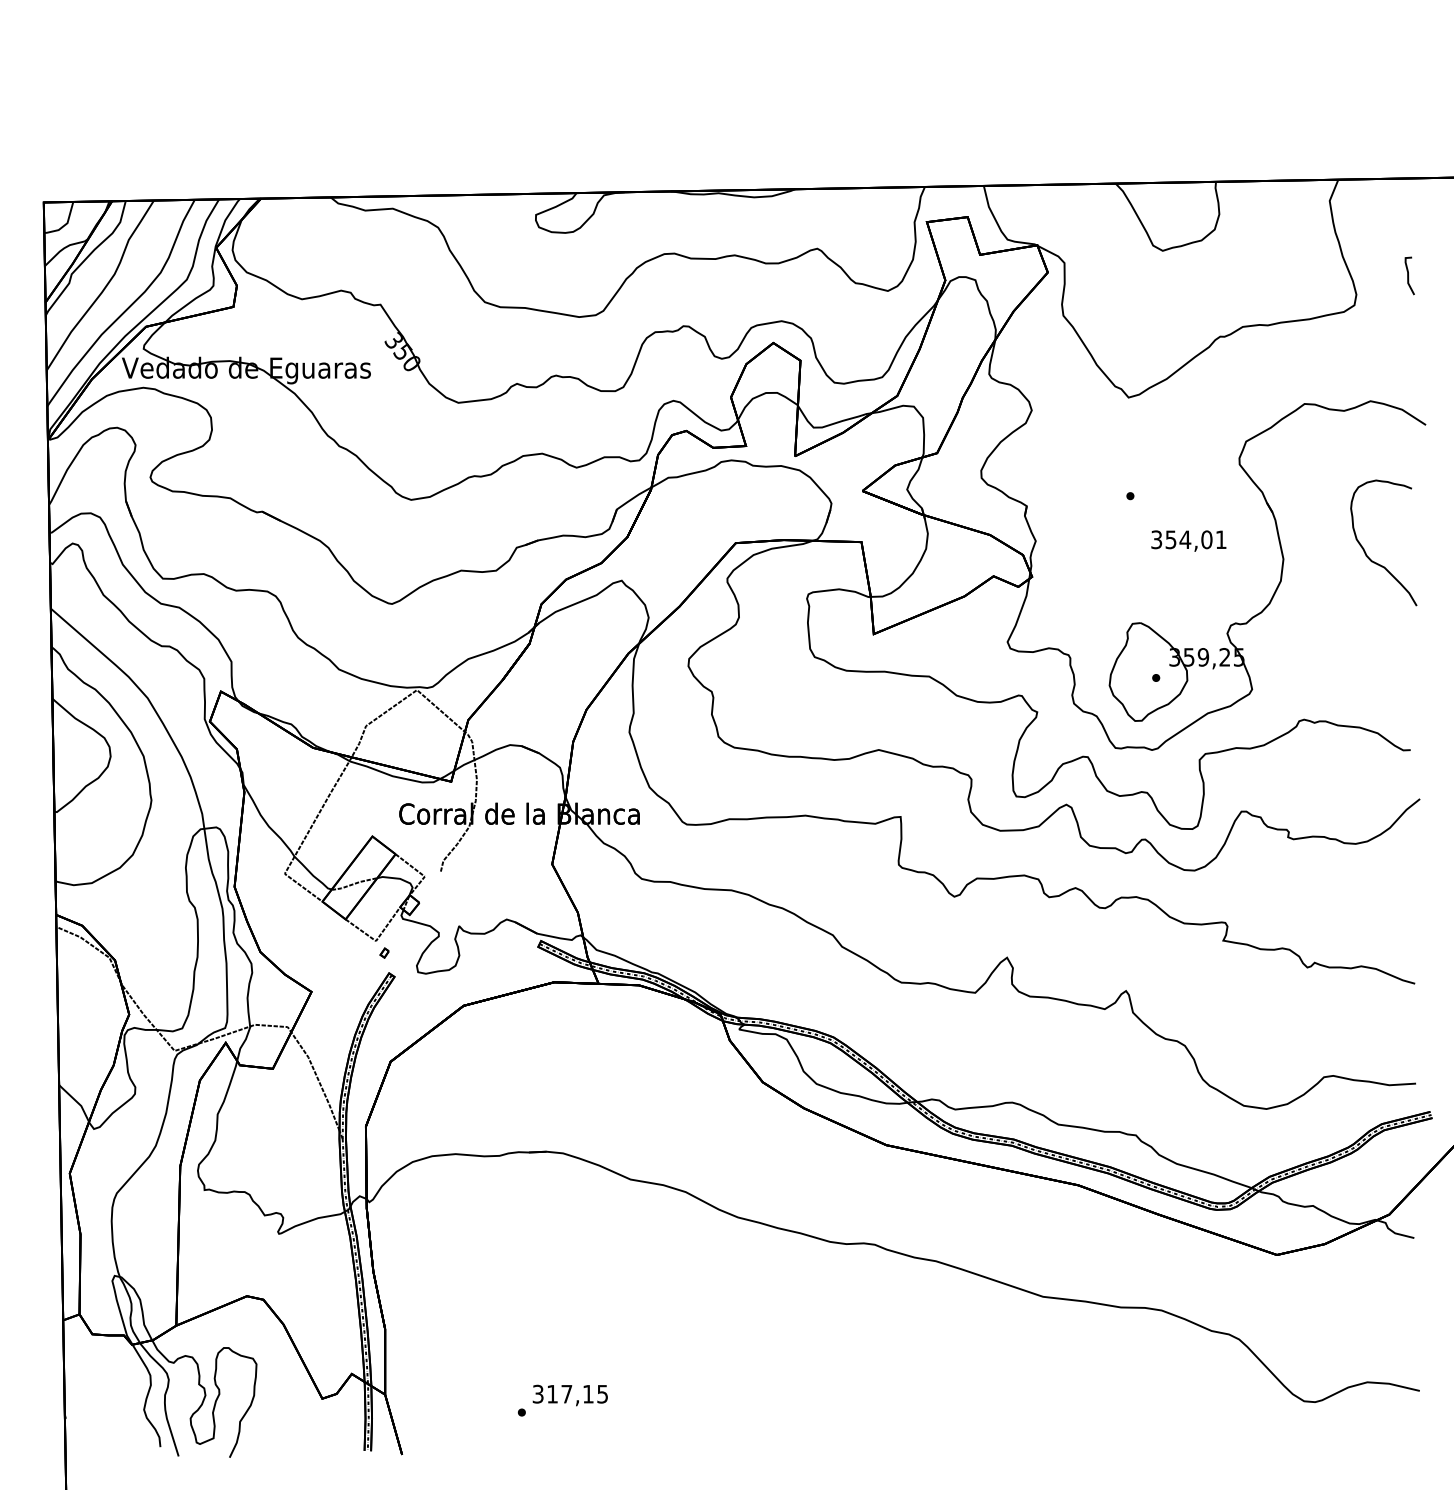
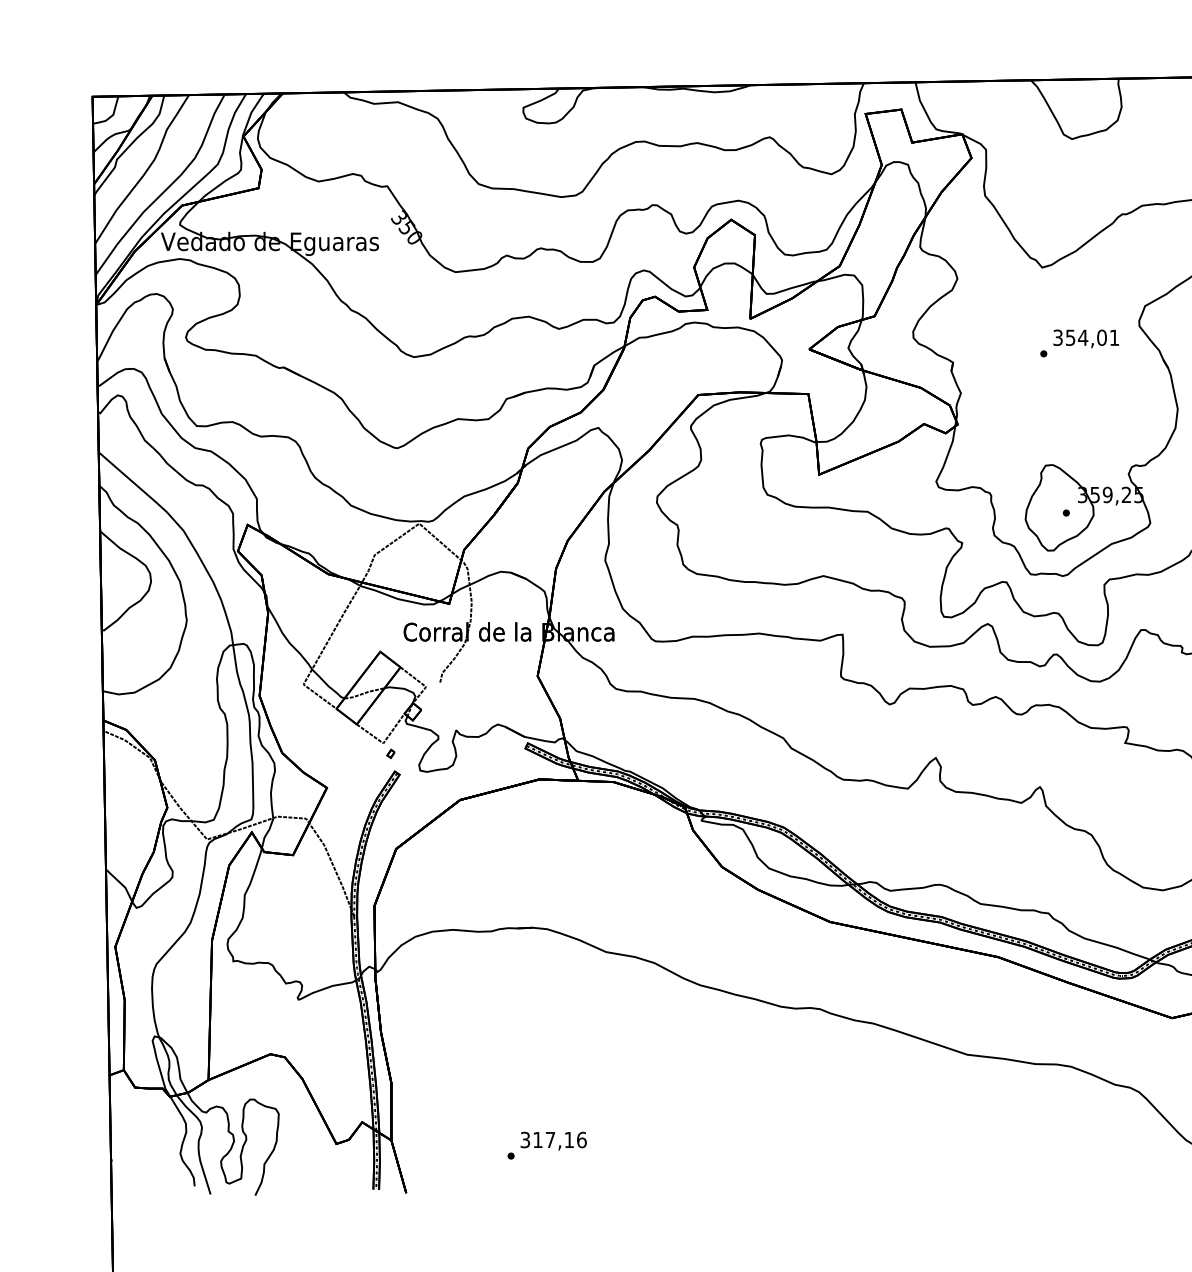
text: (1188, 540) -> (1085, 338), moved
text: (602, 1393) -> (581, 1139), 317,15 -> 317,16

